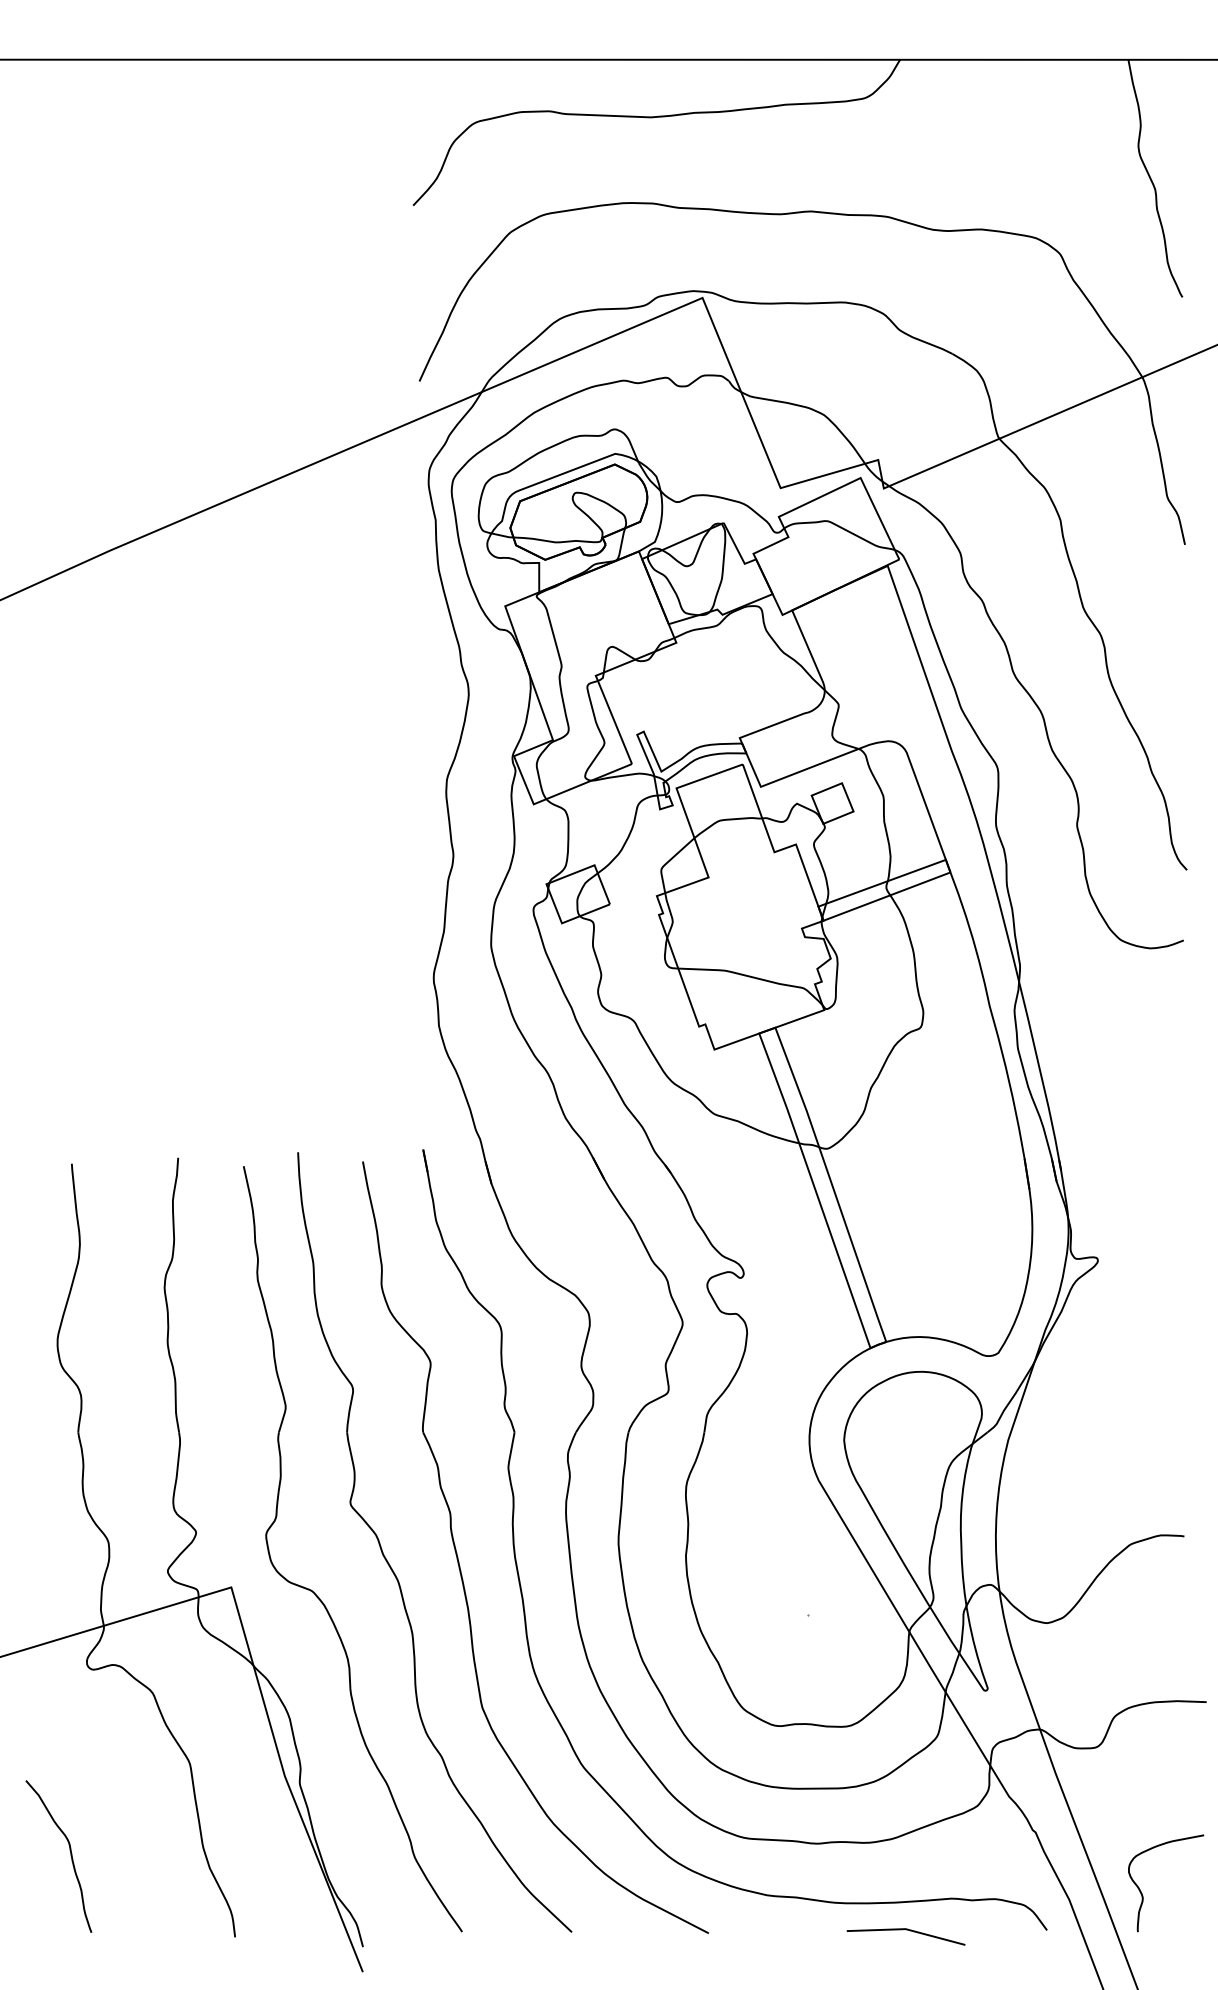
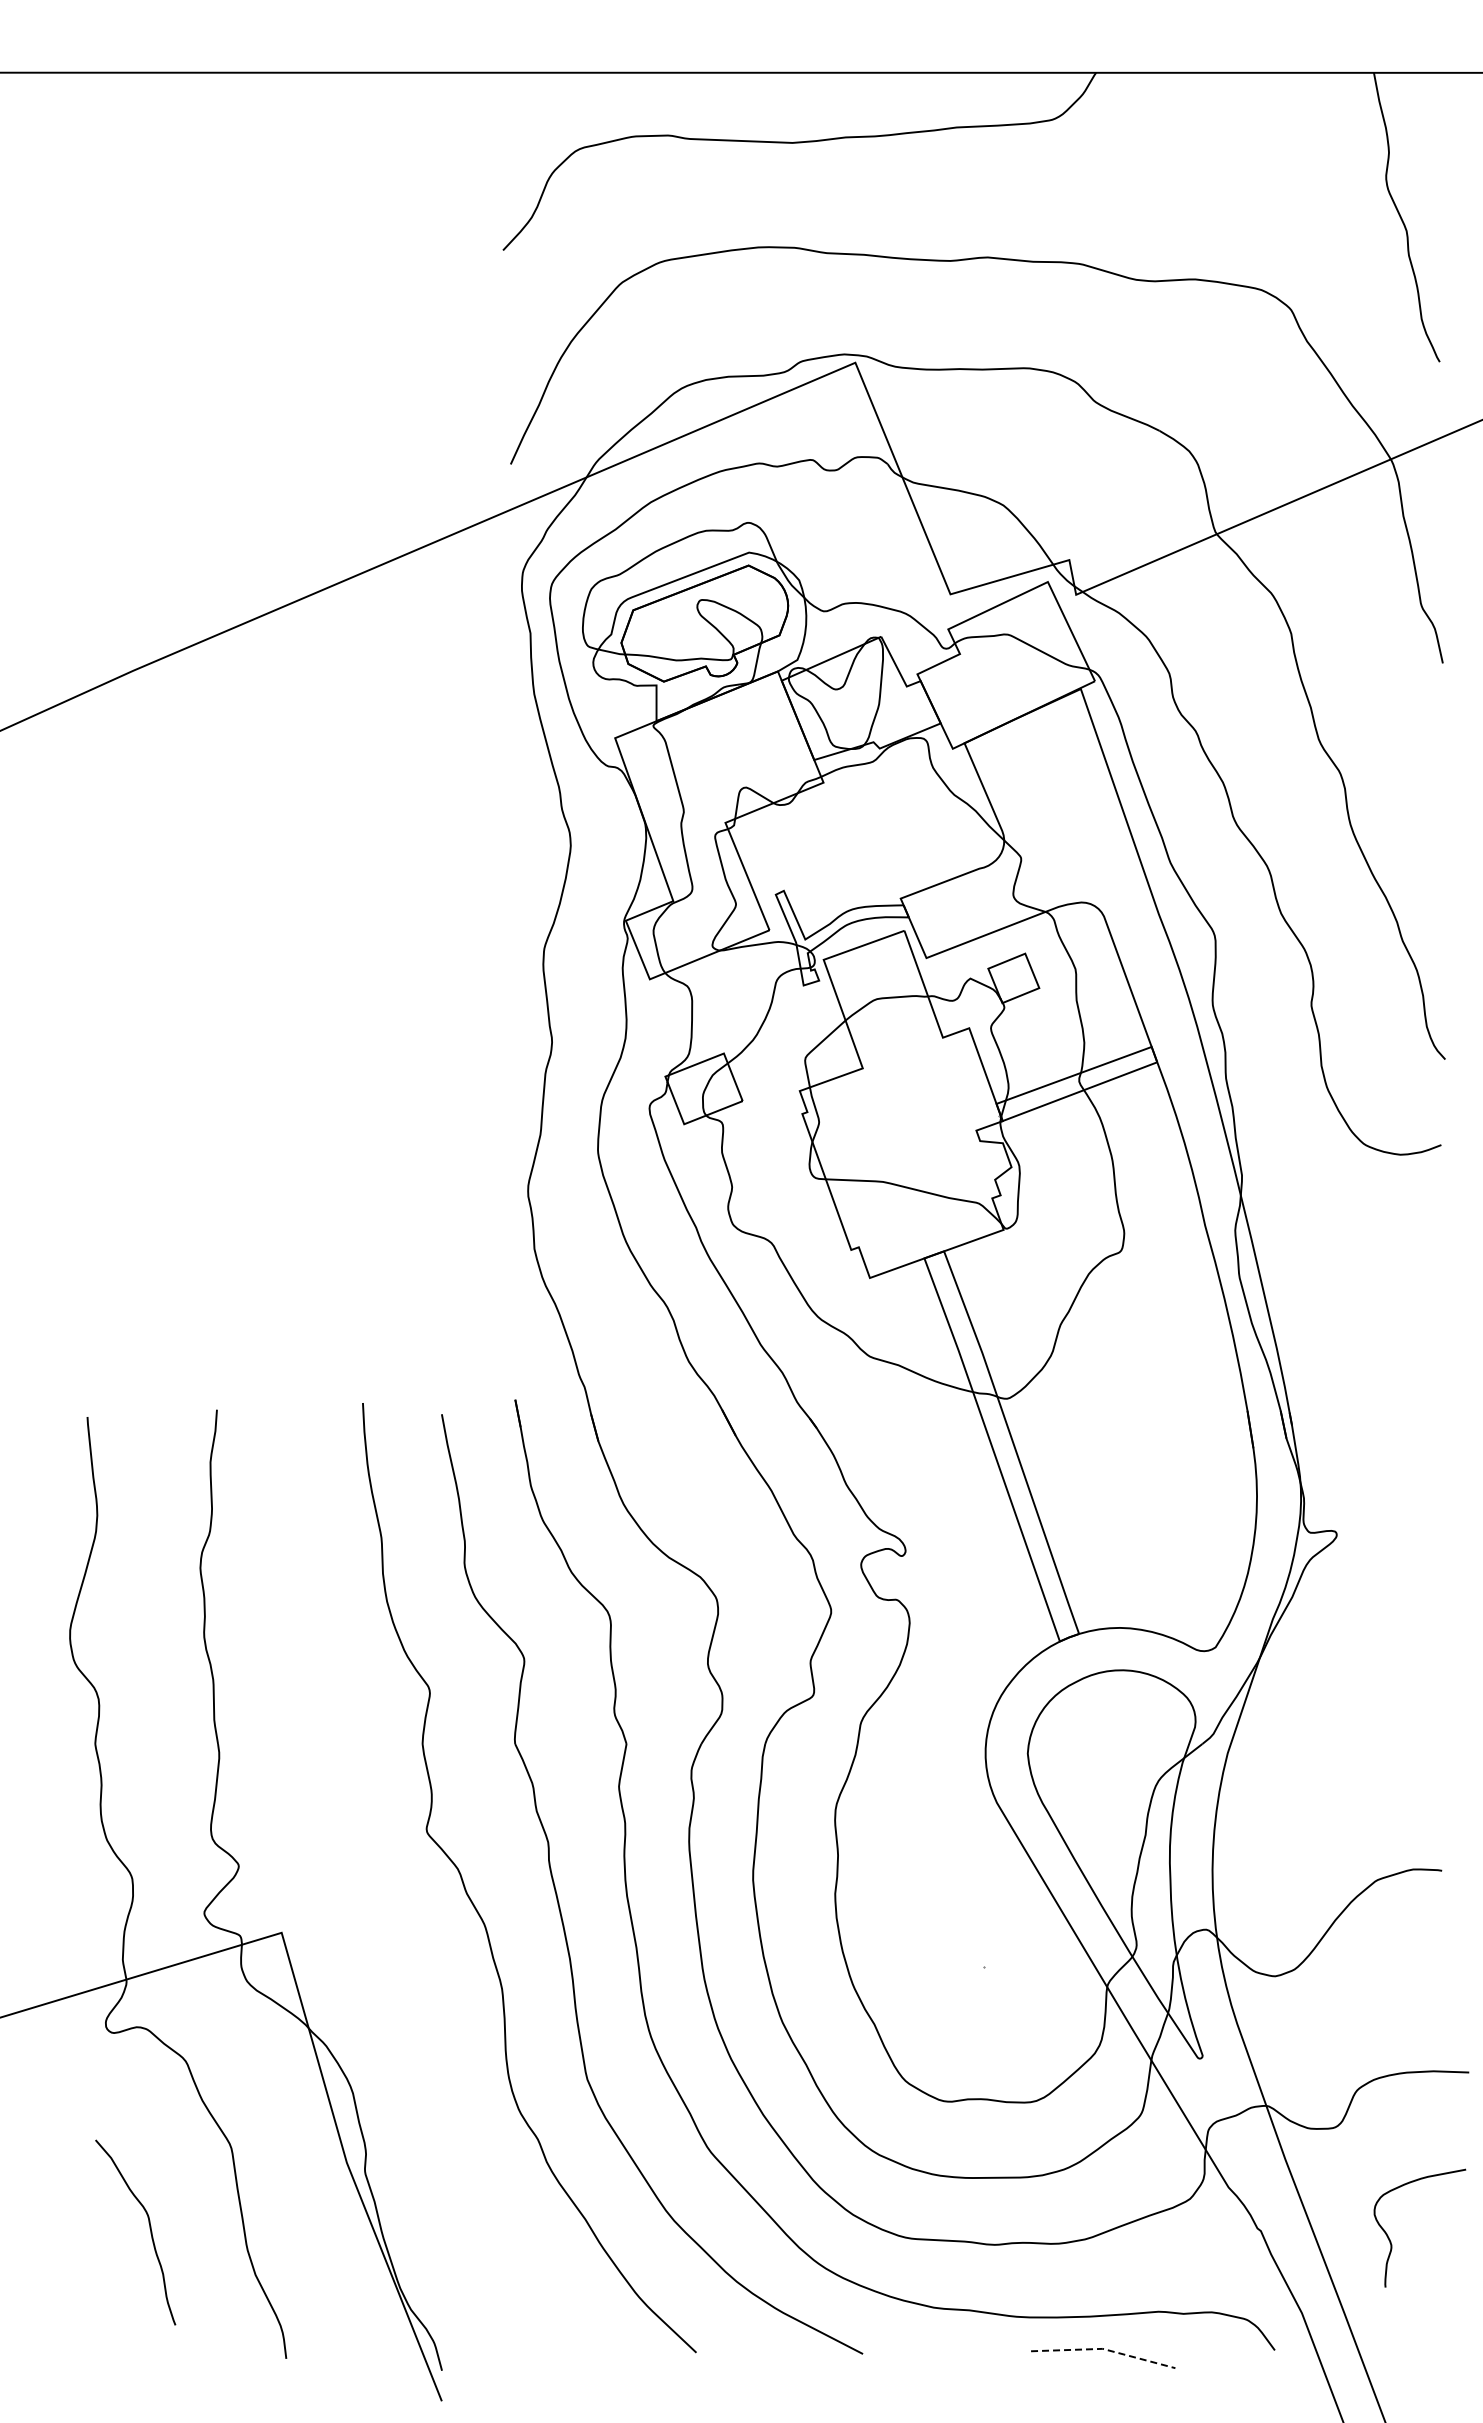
part: (312, 1590) -> (380, 1936), removed
curve: (70, 1853) -> (149, 2228), moved
curve: (1142, 1894) -> (1391, 2241), moved
line: (907, 1929) -> (1104, 2349), solid -> dashed

